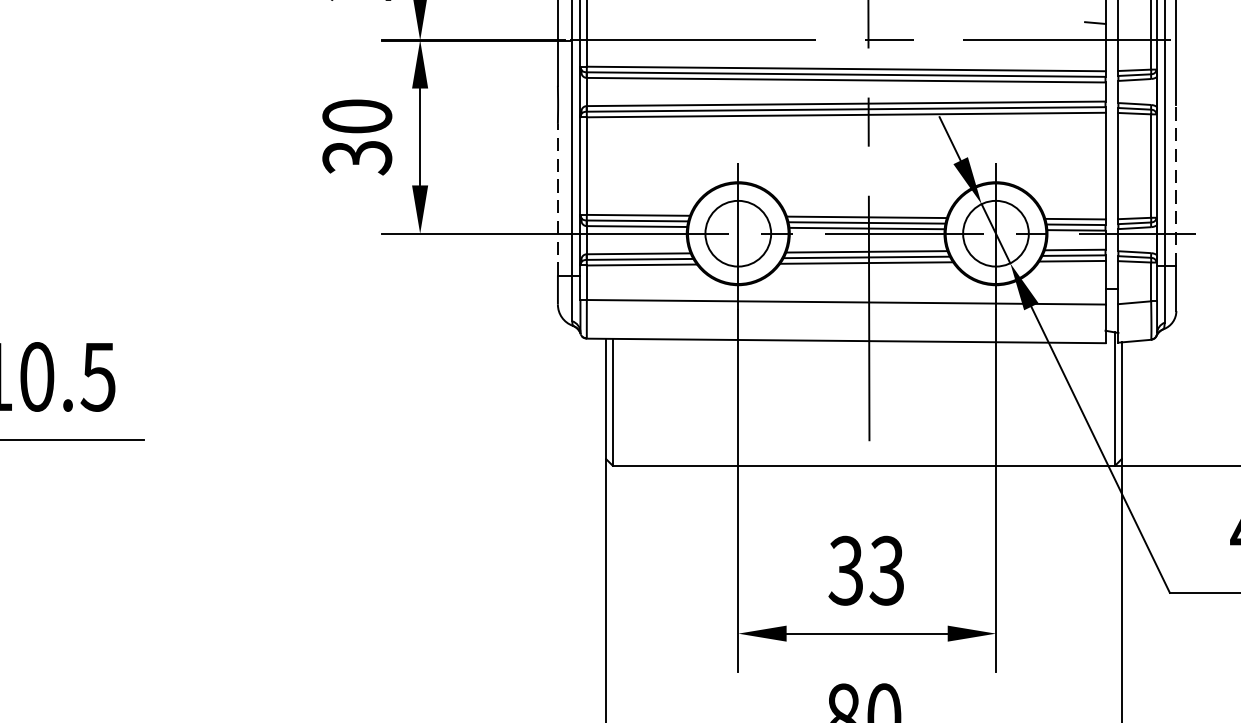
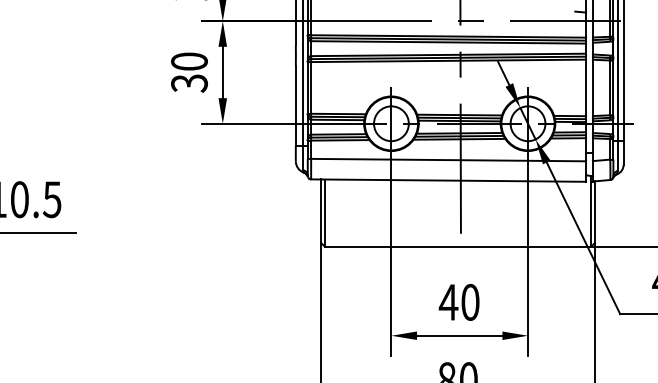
line: (1176, 186) -> (623, 98), dashed -> solid
line: (557, 199) -> (295, 105), dashed -> solid
text: (864, 570) -> (458, 302), 33 -> 40

